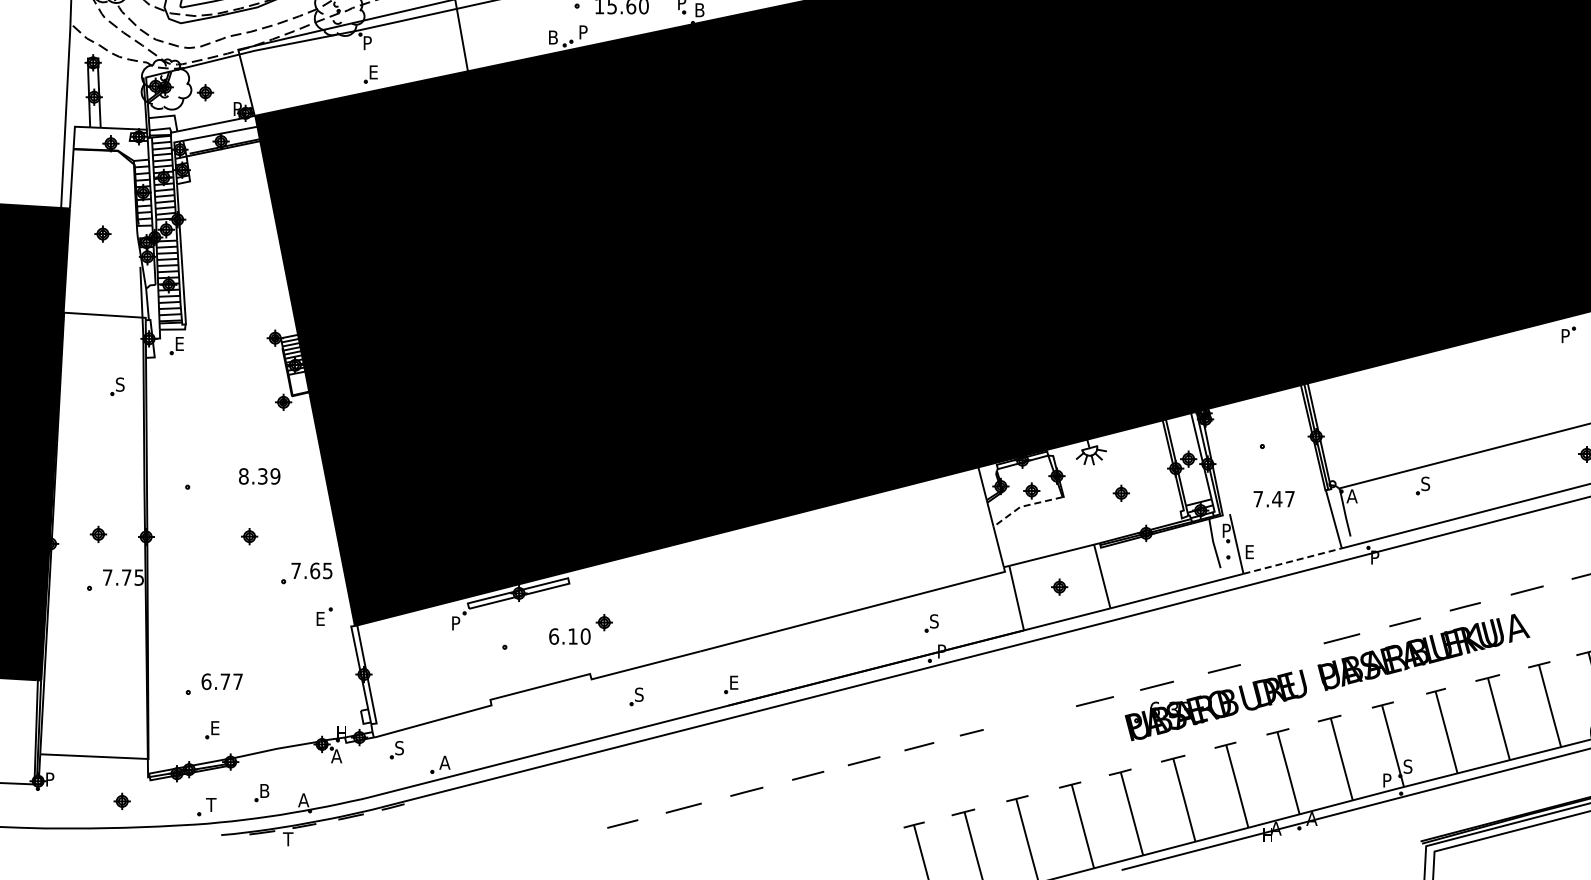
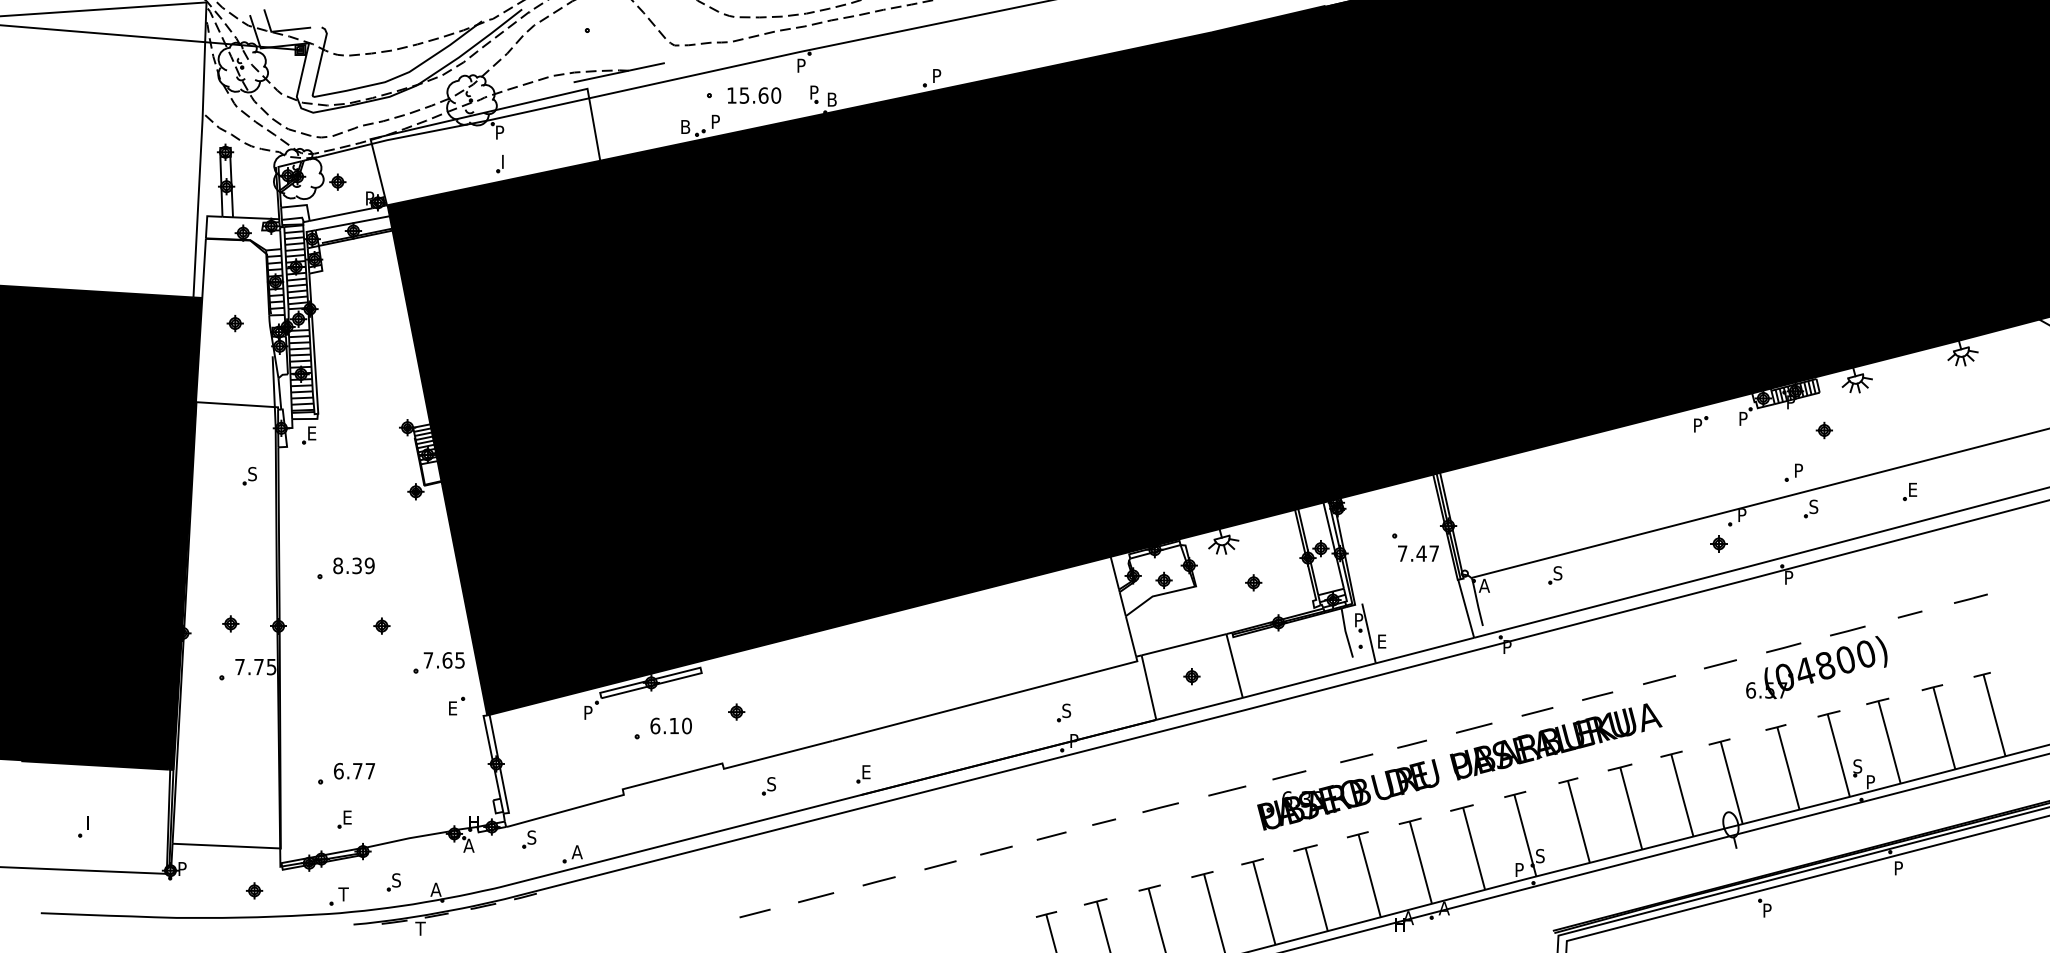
text: (374, 72) -> (506, 161), E -> I
text: (259, 476) -> (353, 565), moved
text: (1274, 499) -> (1418, 553), moved
line: (1024, 506) -> (1156, 595), dashed -> solid
line: (1292, 561) -> (1424, 650), dashed -> solid
text: (569, 636) -> (670, 725), moved
line: (1279, 654) -> (1411, 743), added
line: (1028, 718) -> (1160, 807), added
text: (264, 791) -> (396, 880), B -> S

